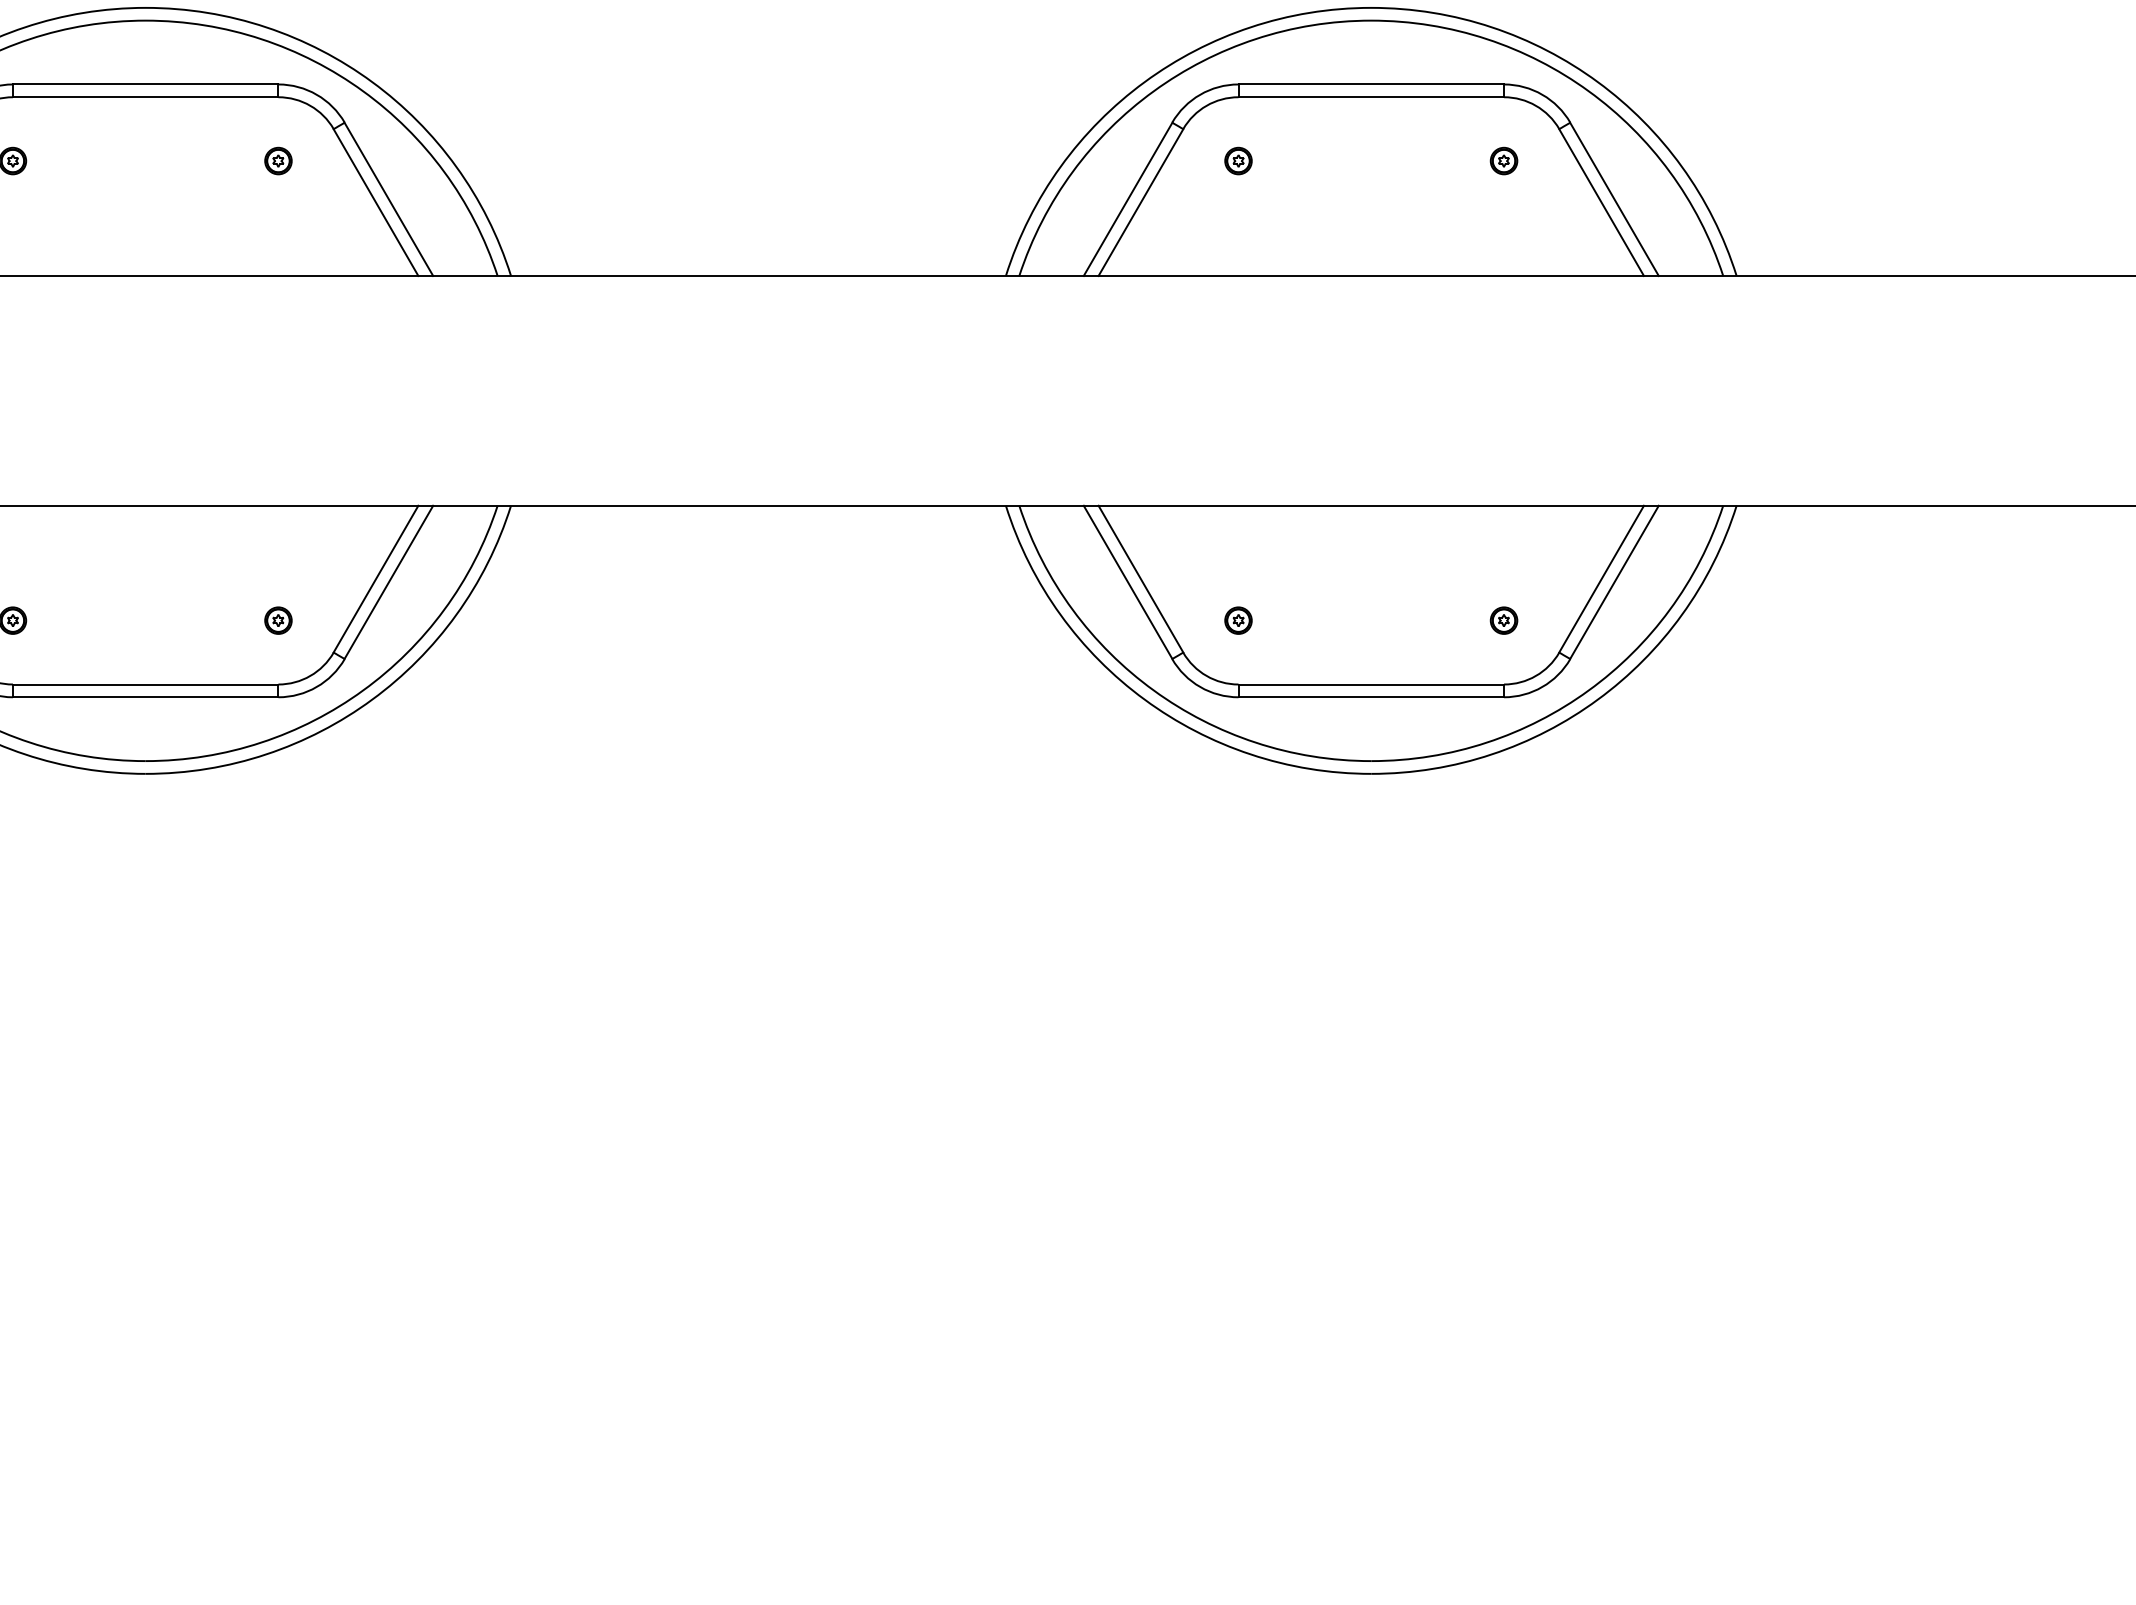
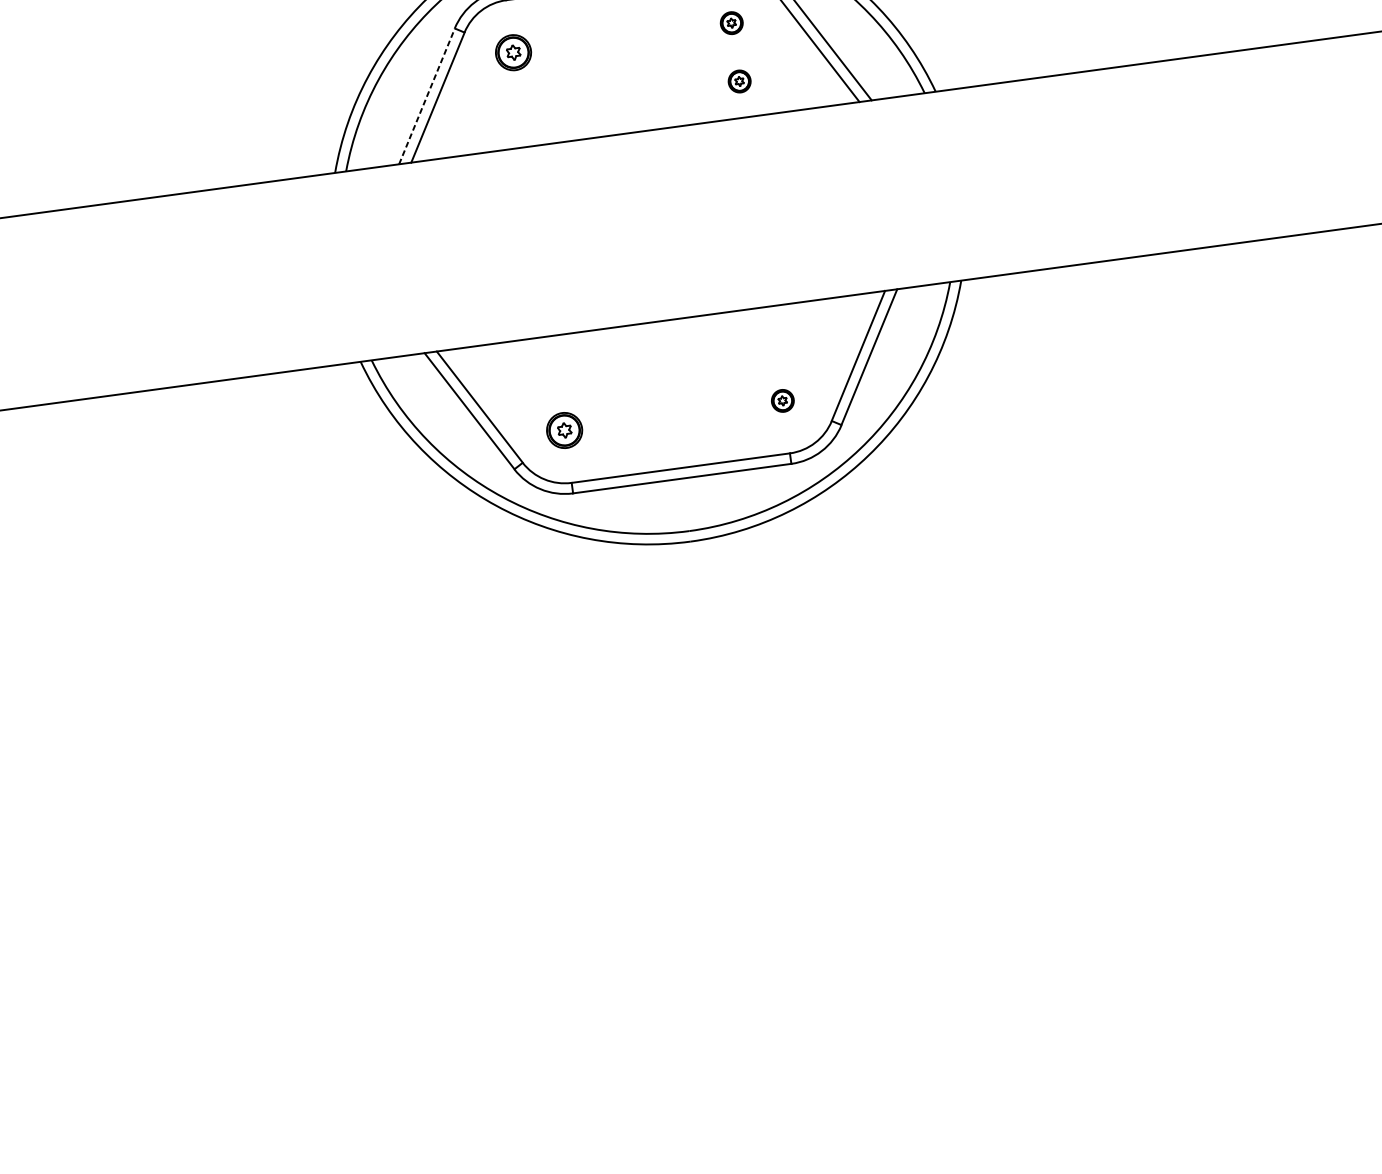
part: (1238, 160) -> (513, 52), size x1.6
line: (1128, 198) -> (427, 95), solid -> dashed
part: (1503, 231) -> (739, 81), added
part: (1238, 620) -> (564, 430), size x1.6

